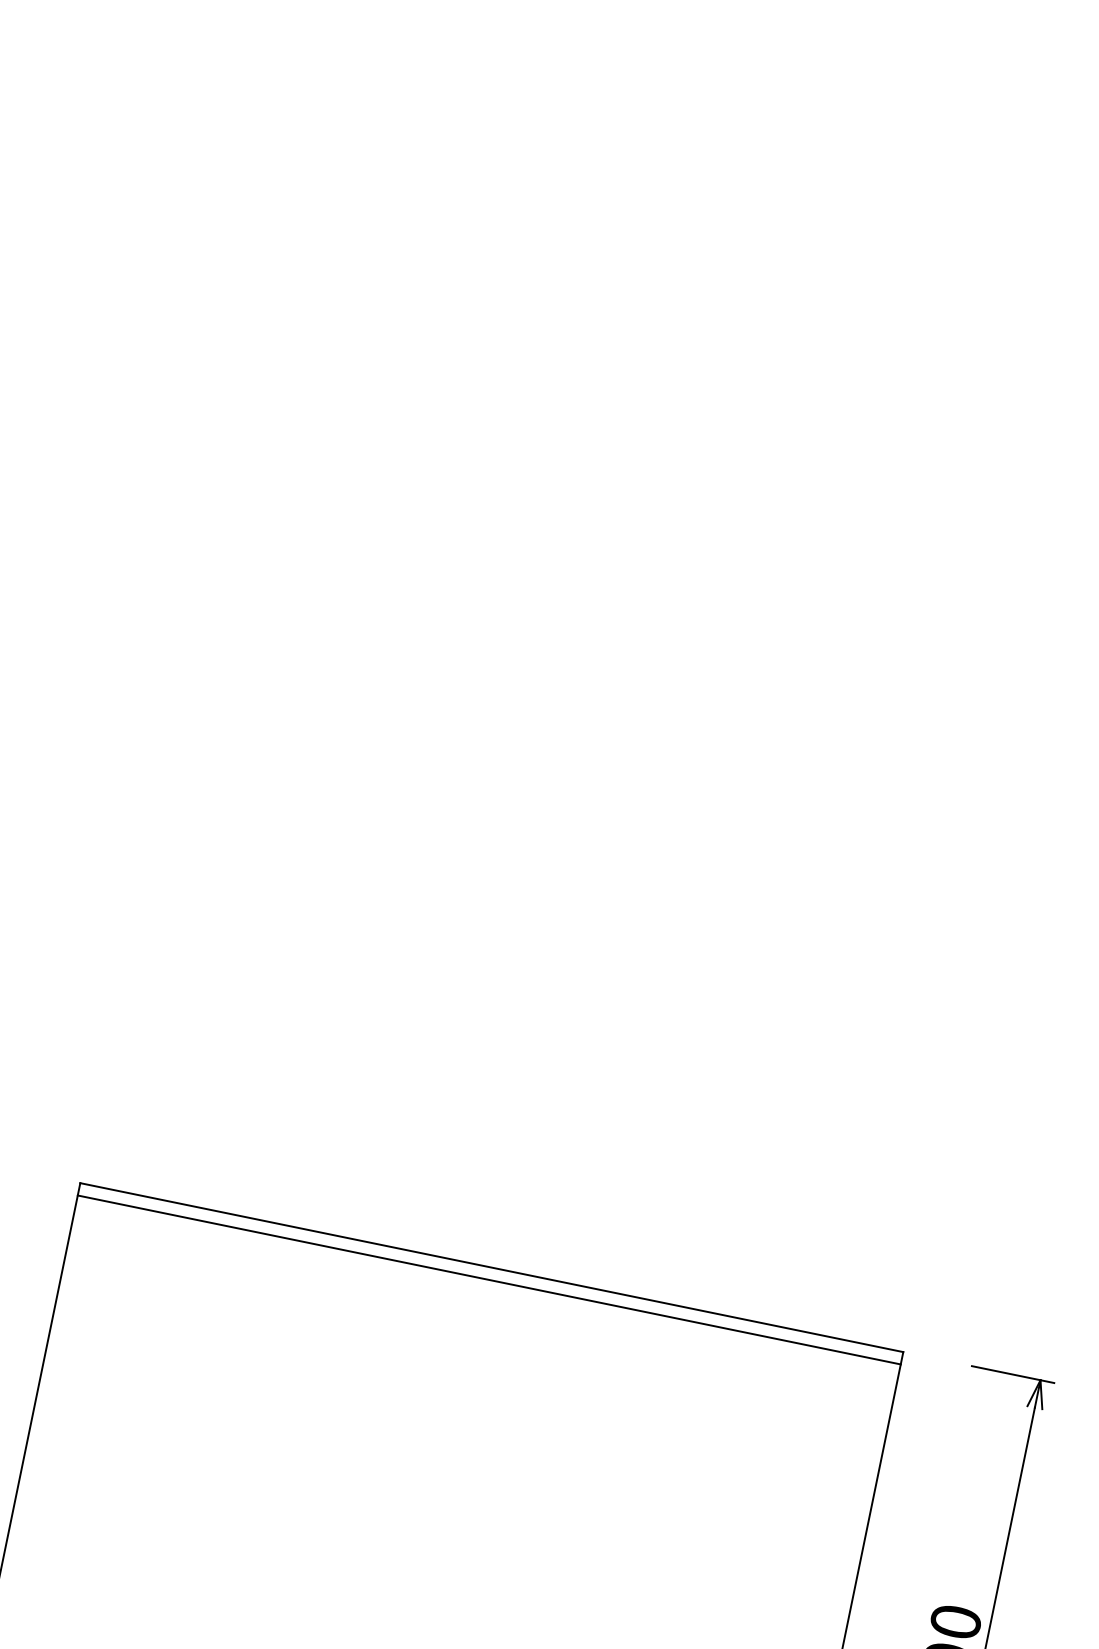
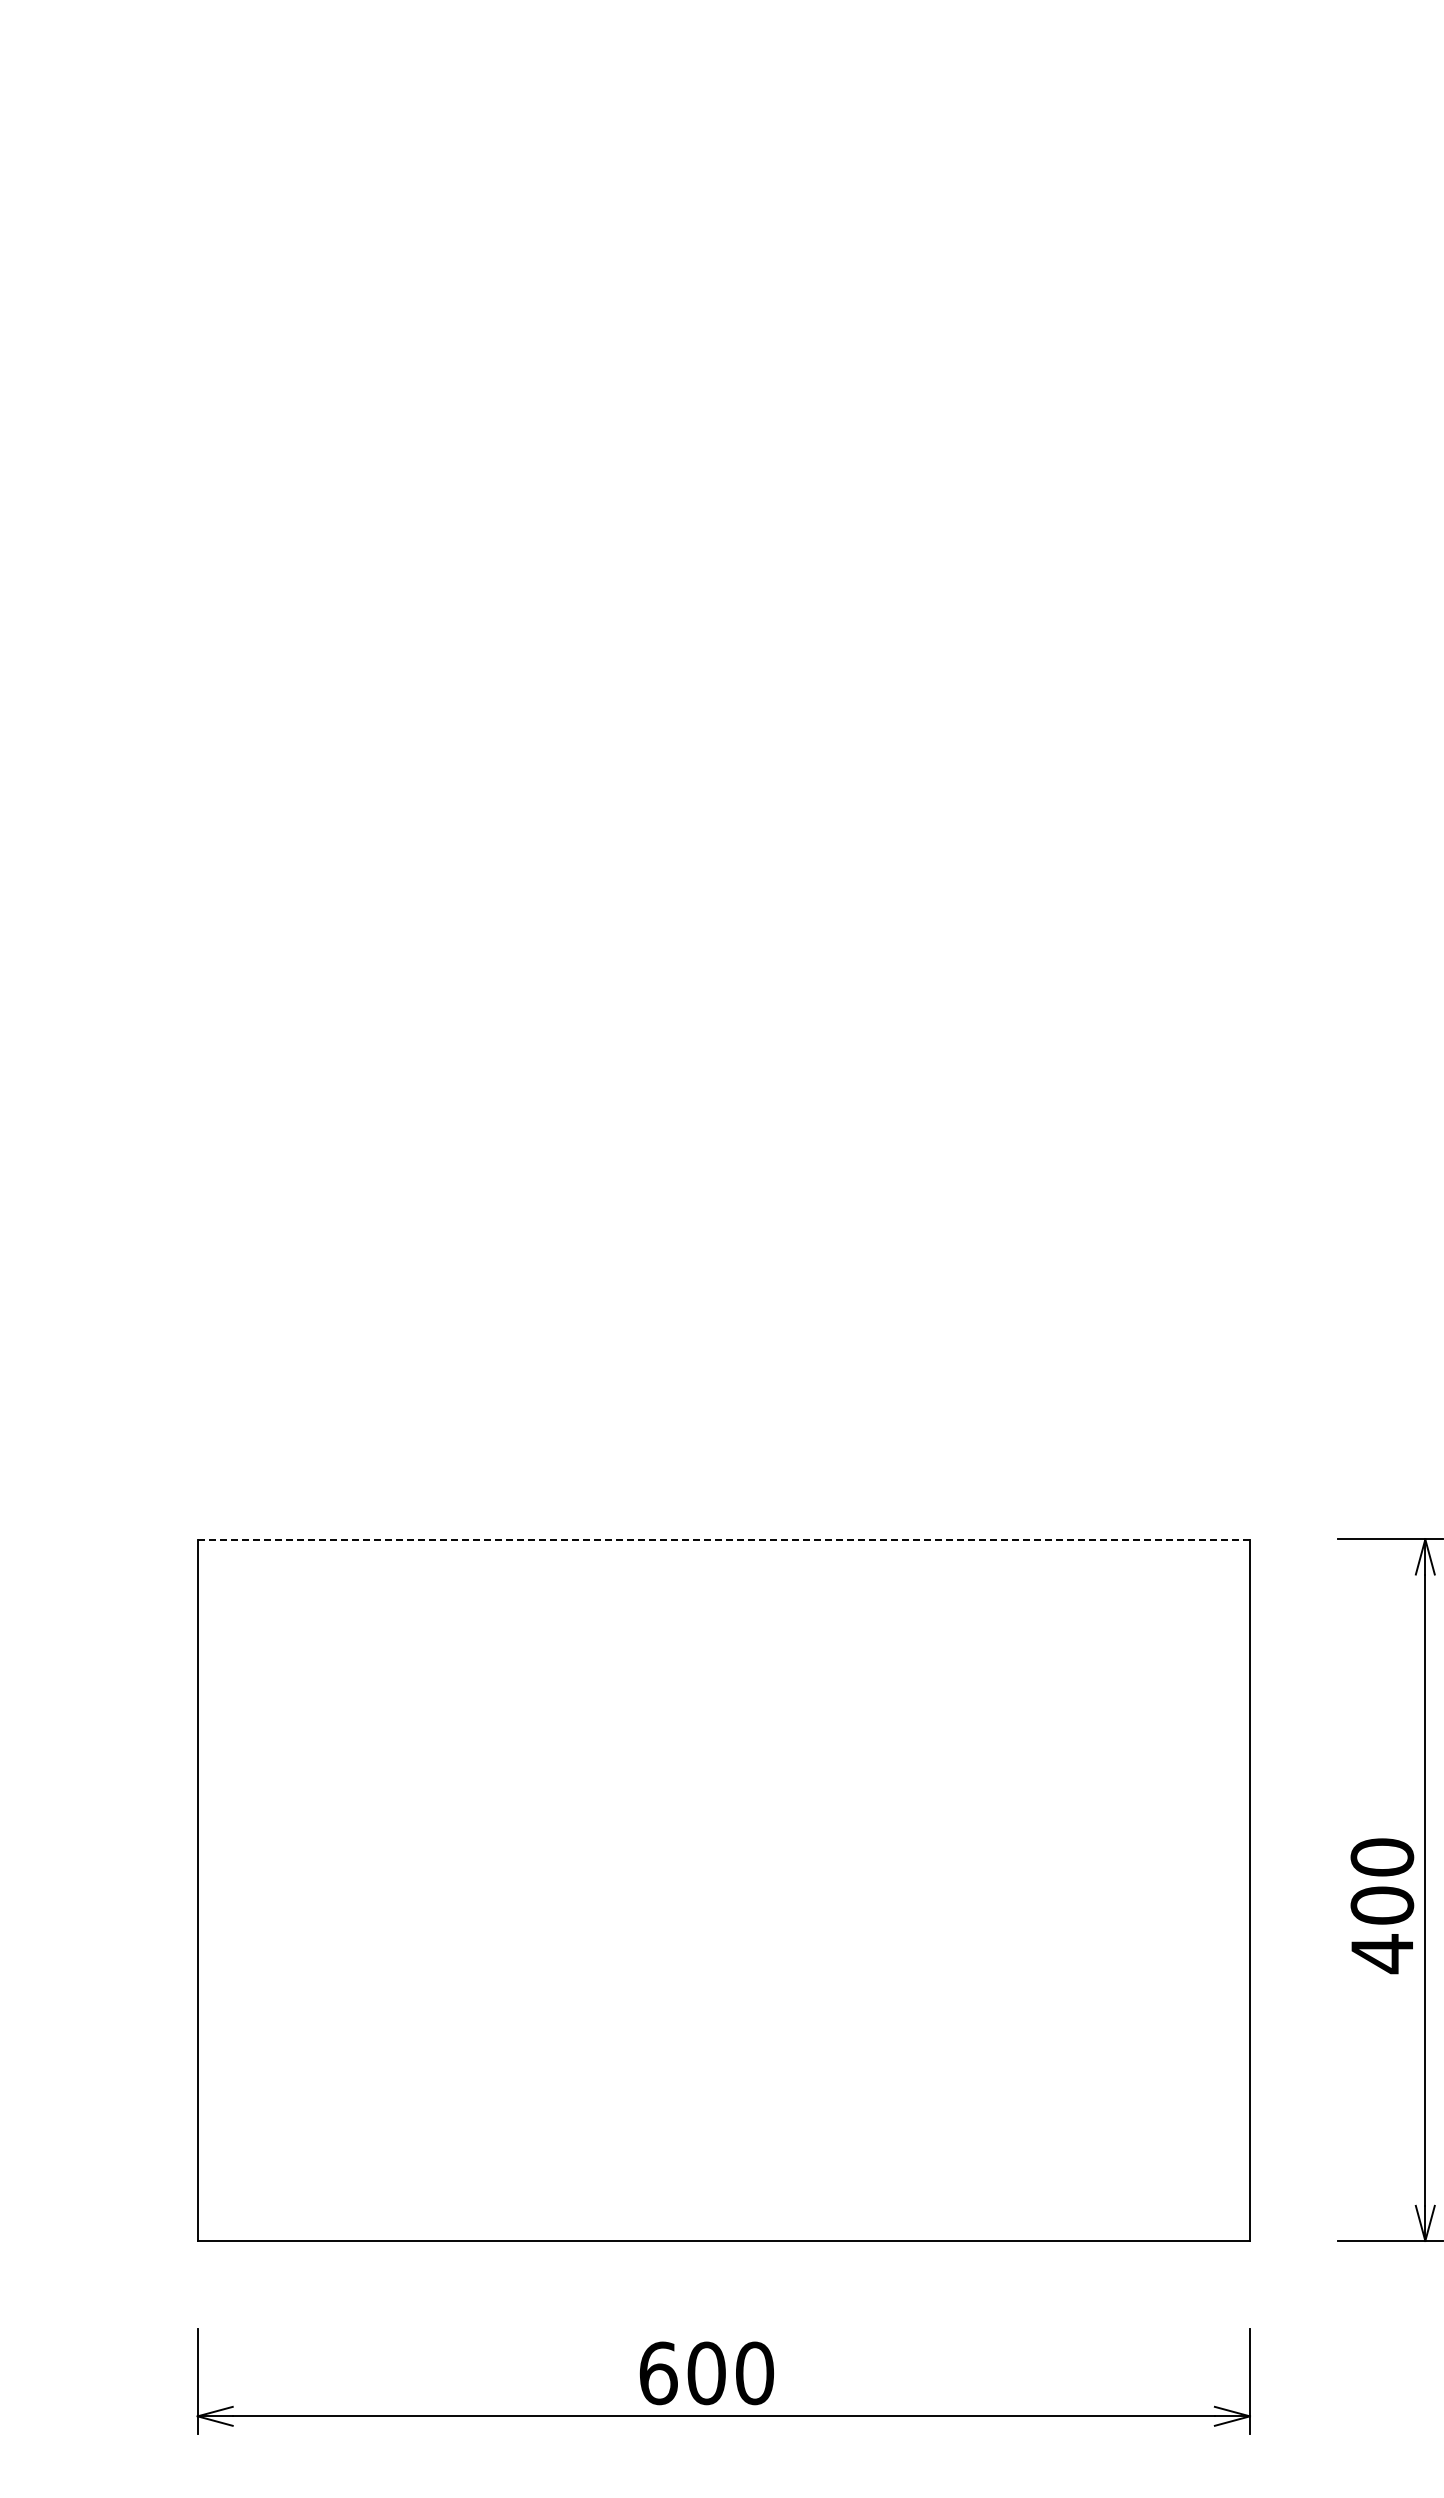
line: (492, 1267) -> (724, 1539), solid -> dashed
line: (489, 1280) -> (723, 1555), removed

